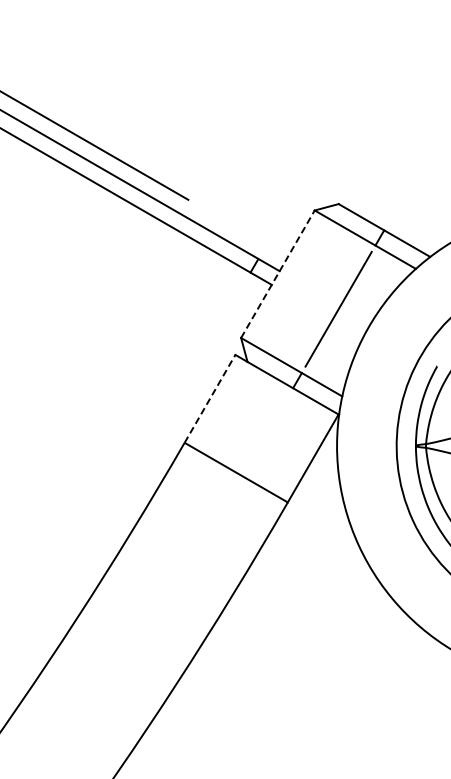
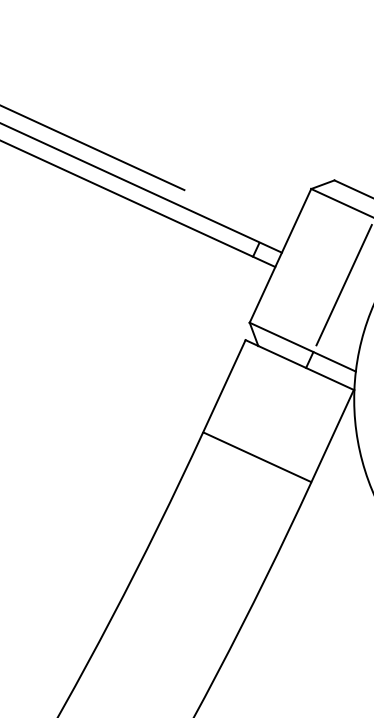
line: (277, 274) -> (280, 256), dashed -> solid
line: (210, 398) -> (224, 385), dashed -> solid

